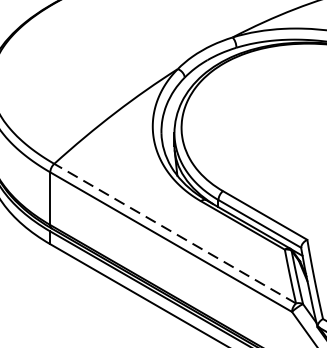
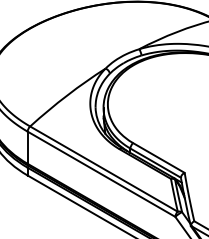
line: (174, 232) -> (103, 168), dashed -> solid

